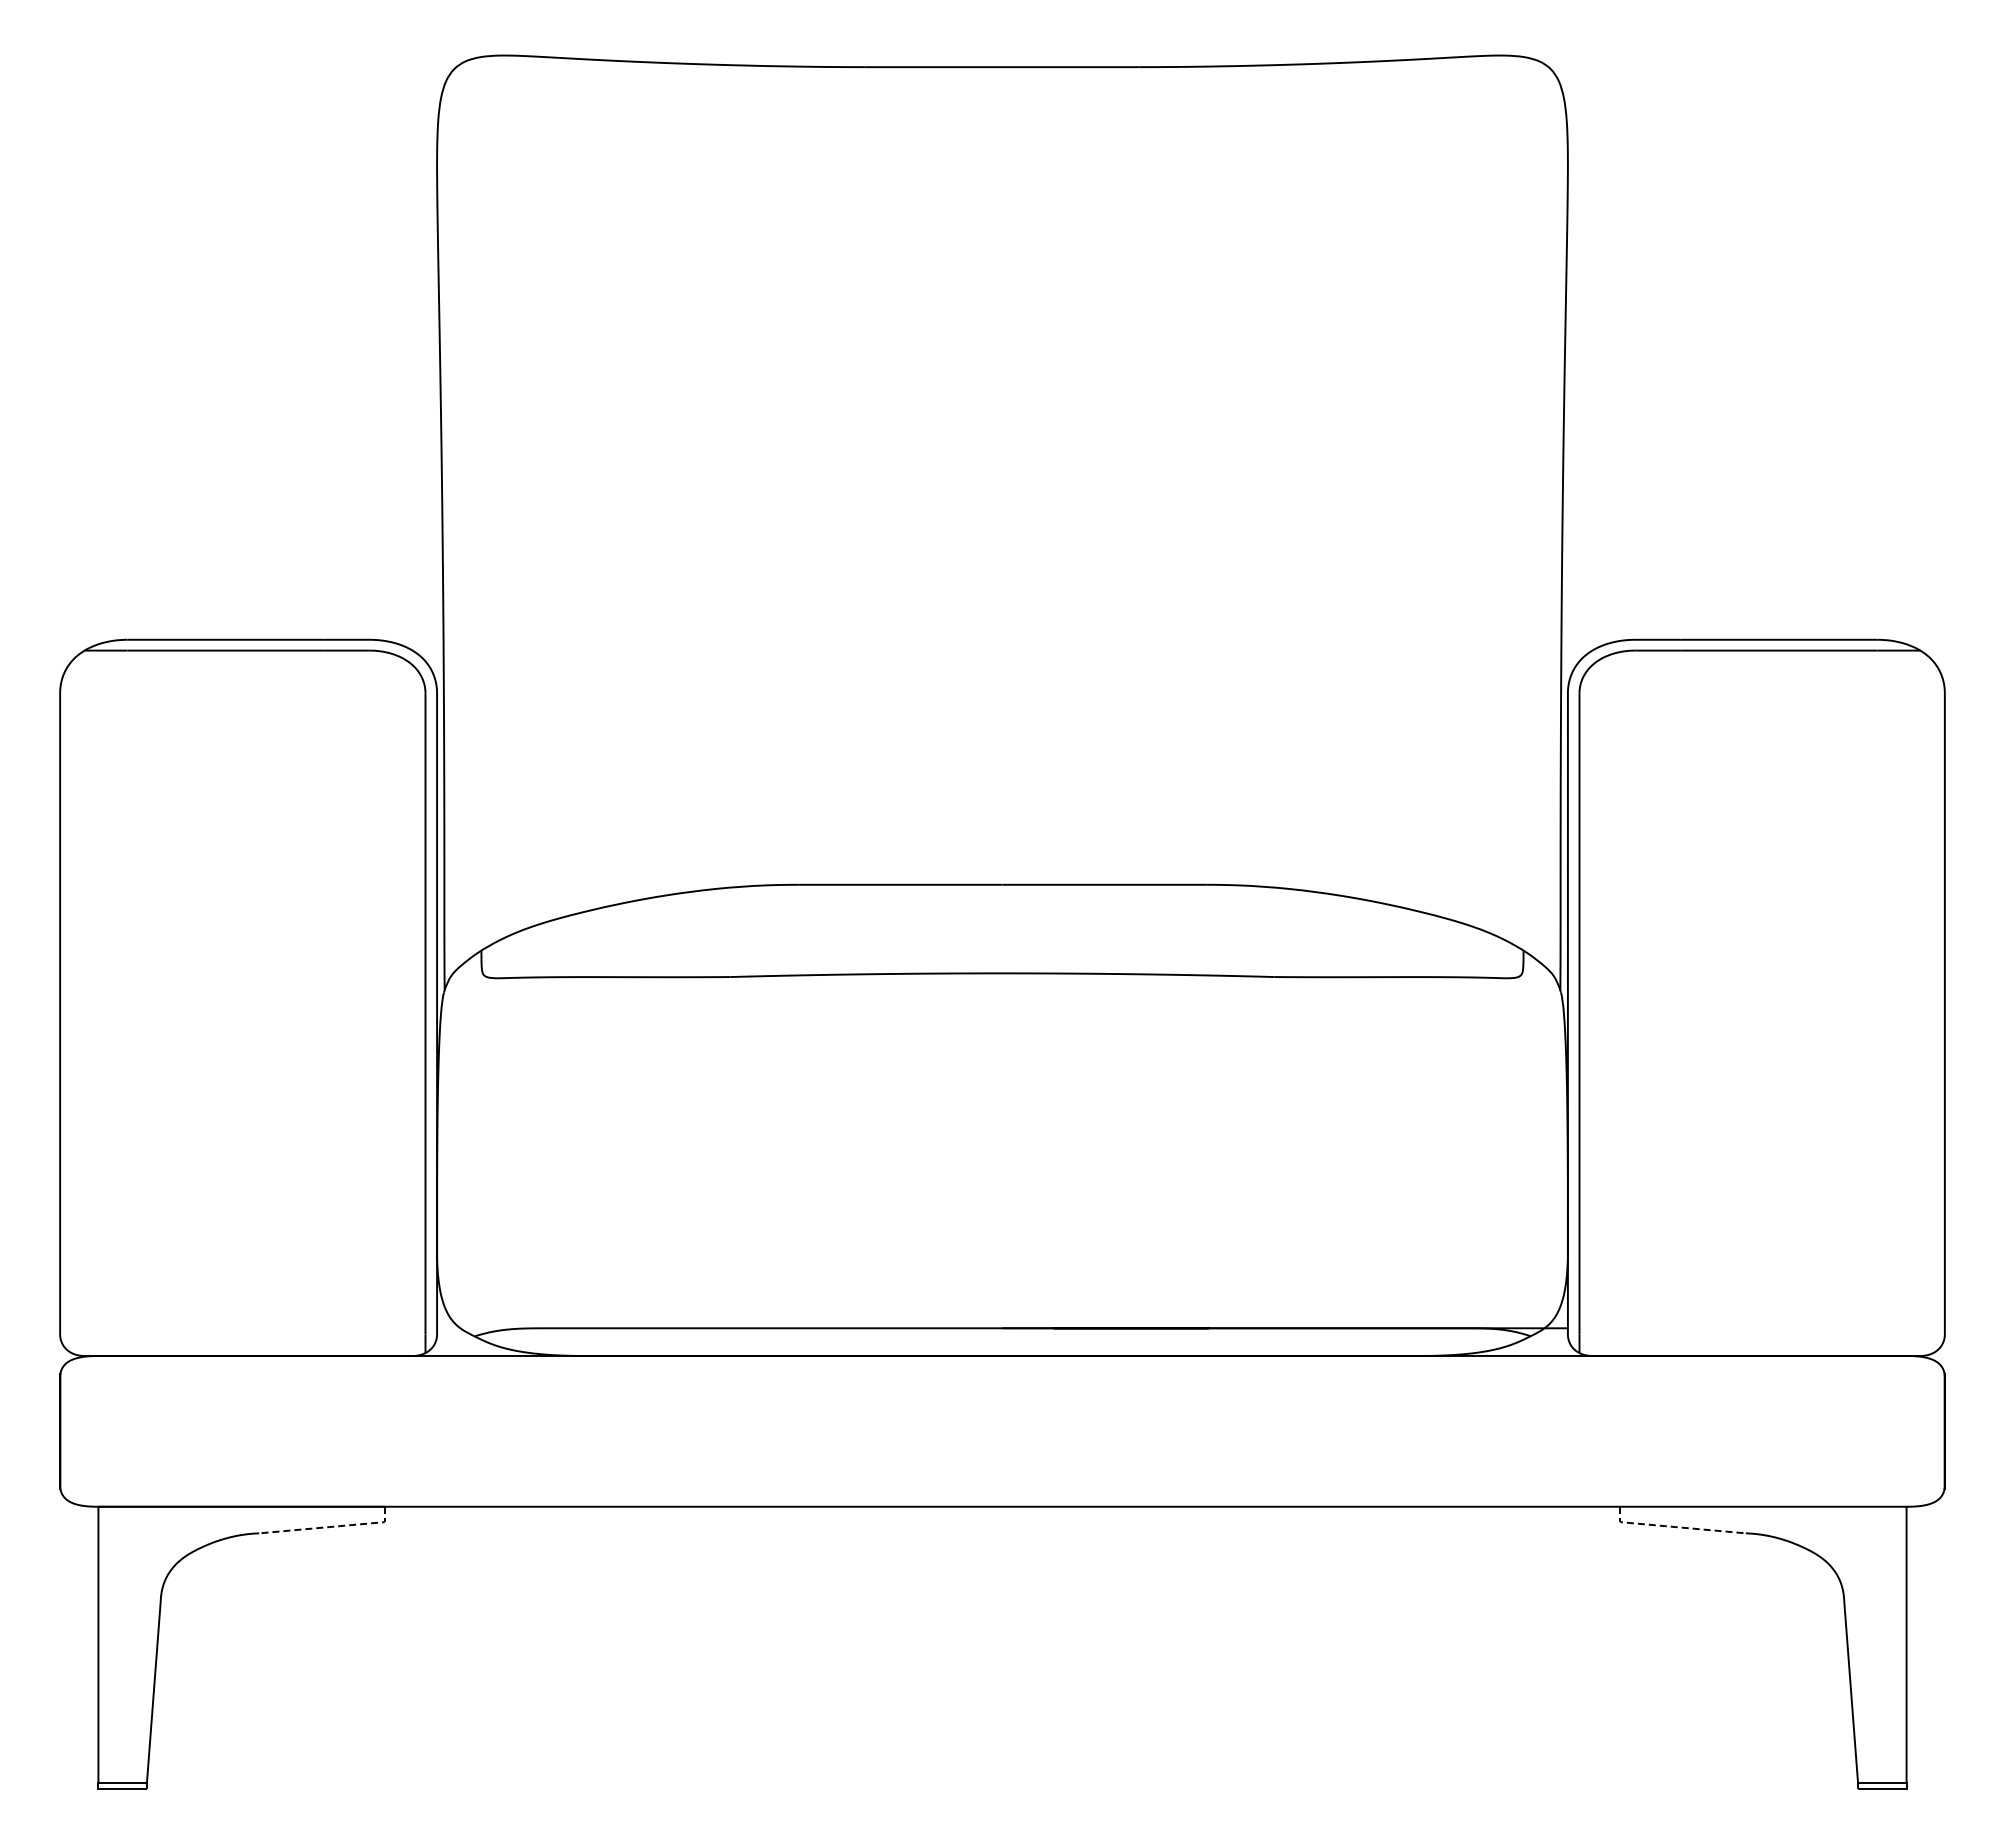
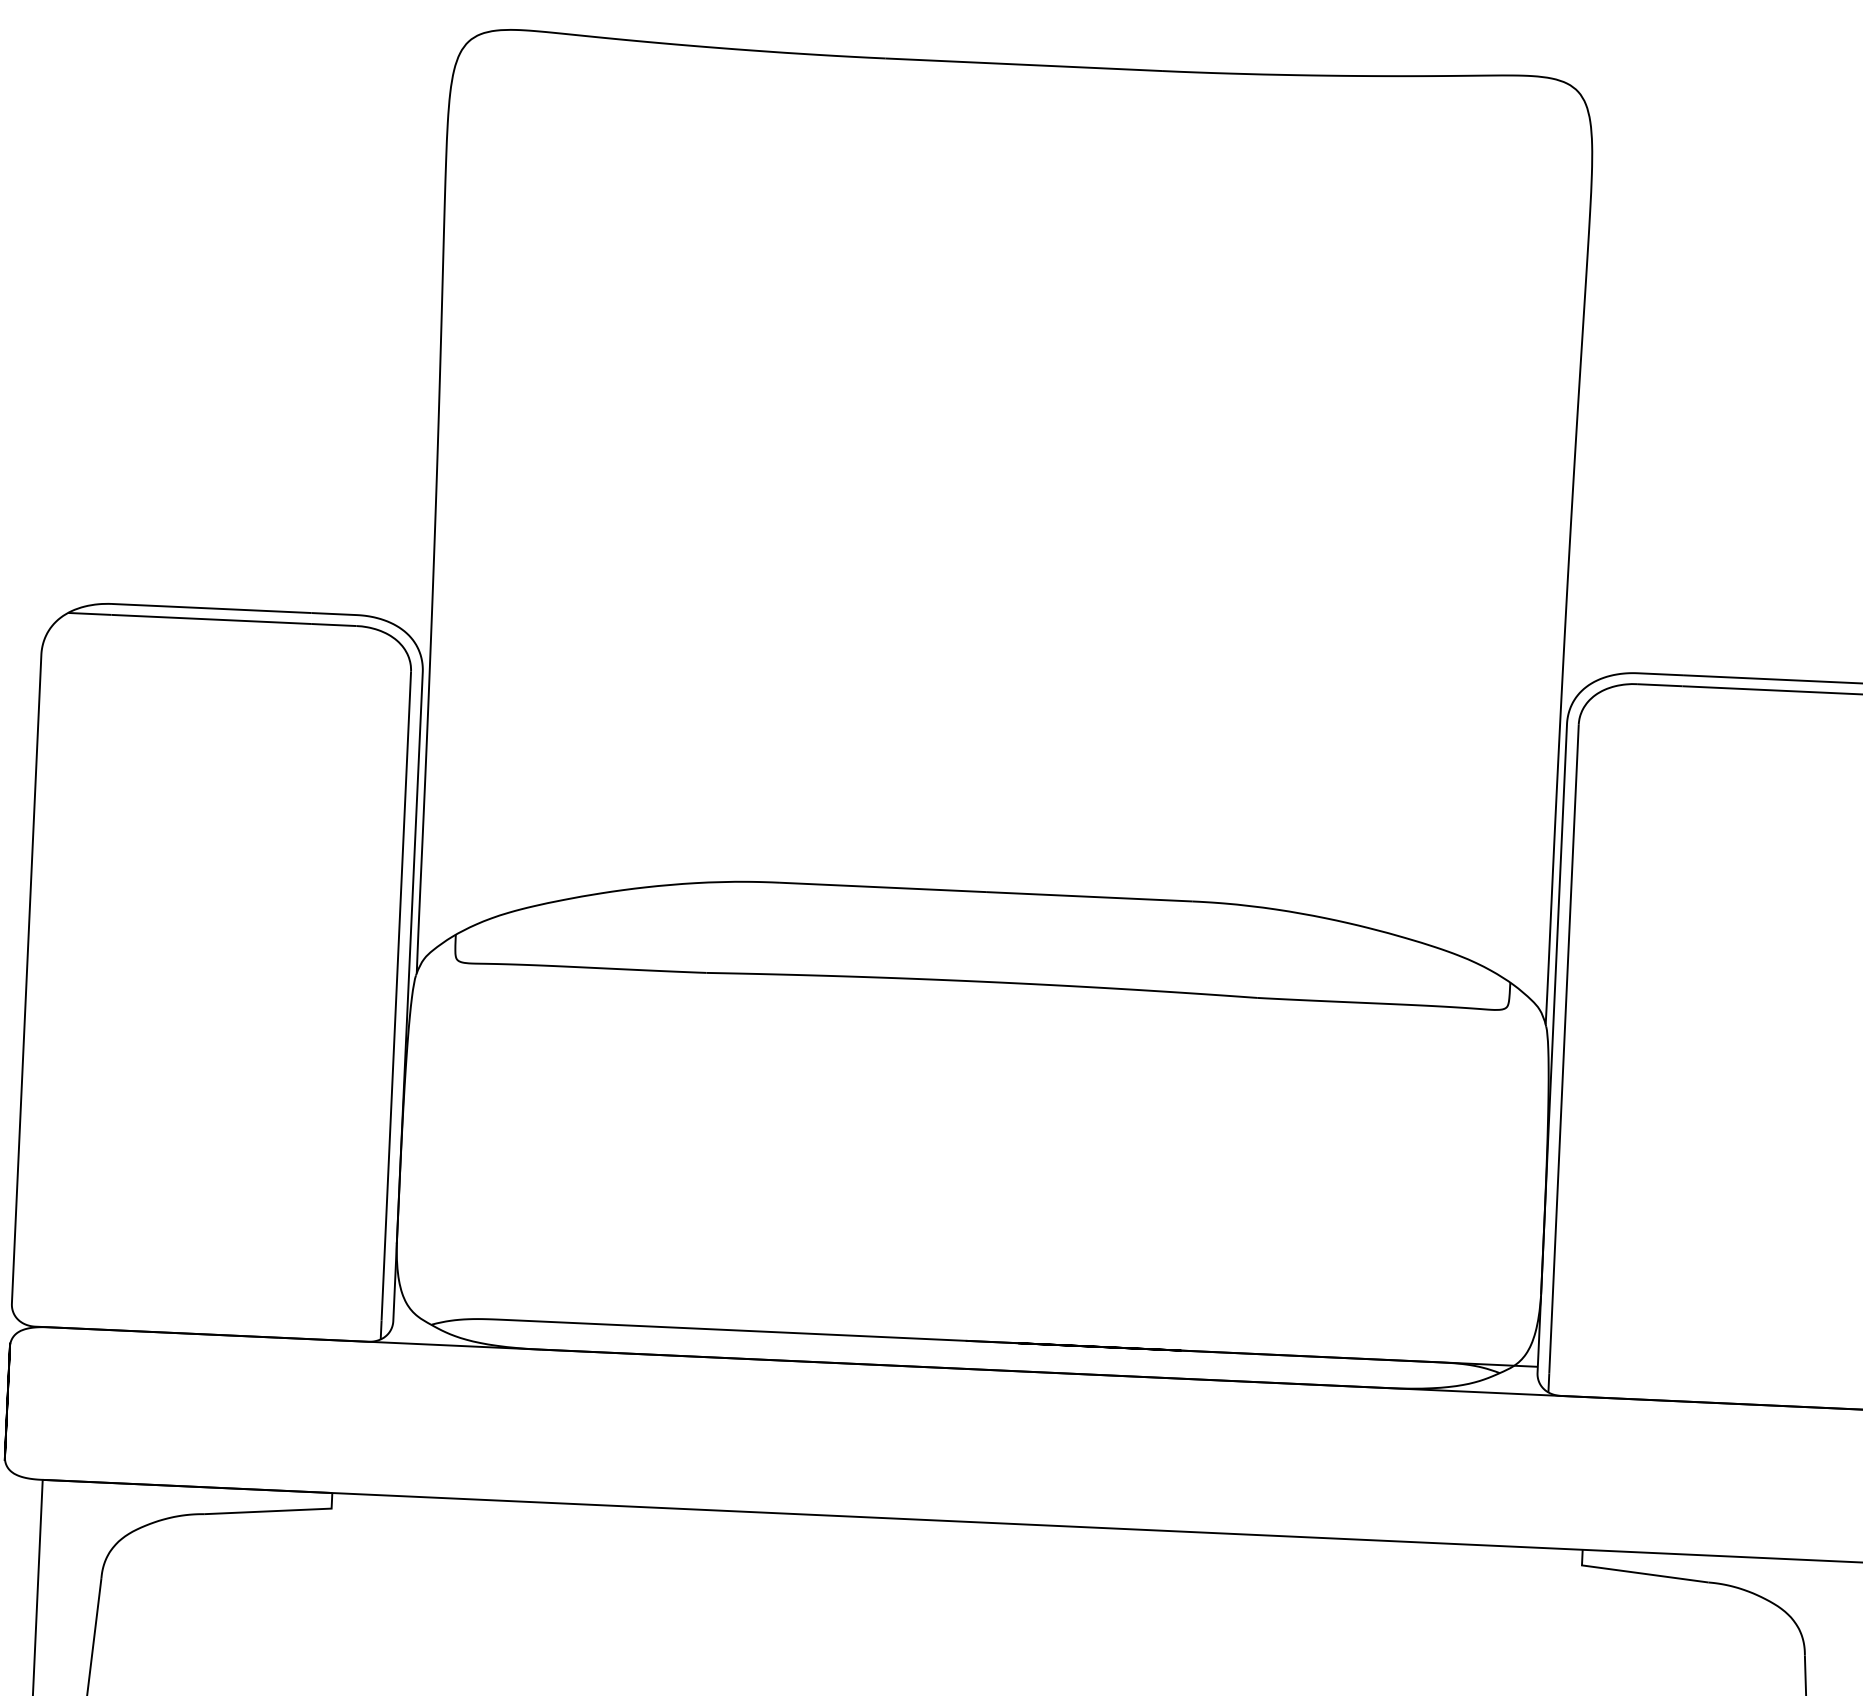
line: (329, 1527) -> (275, 1511), dashed -> solid
line: (1675, 1527) -> (1637, 1573), dashed -> solid

